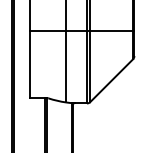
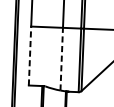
line: (29, 64) -> (29, 56), solid -> dashed
line: (66, 66) -> (62, 59), solid -> dashed

